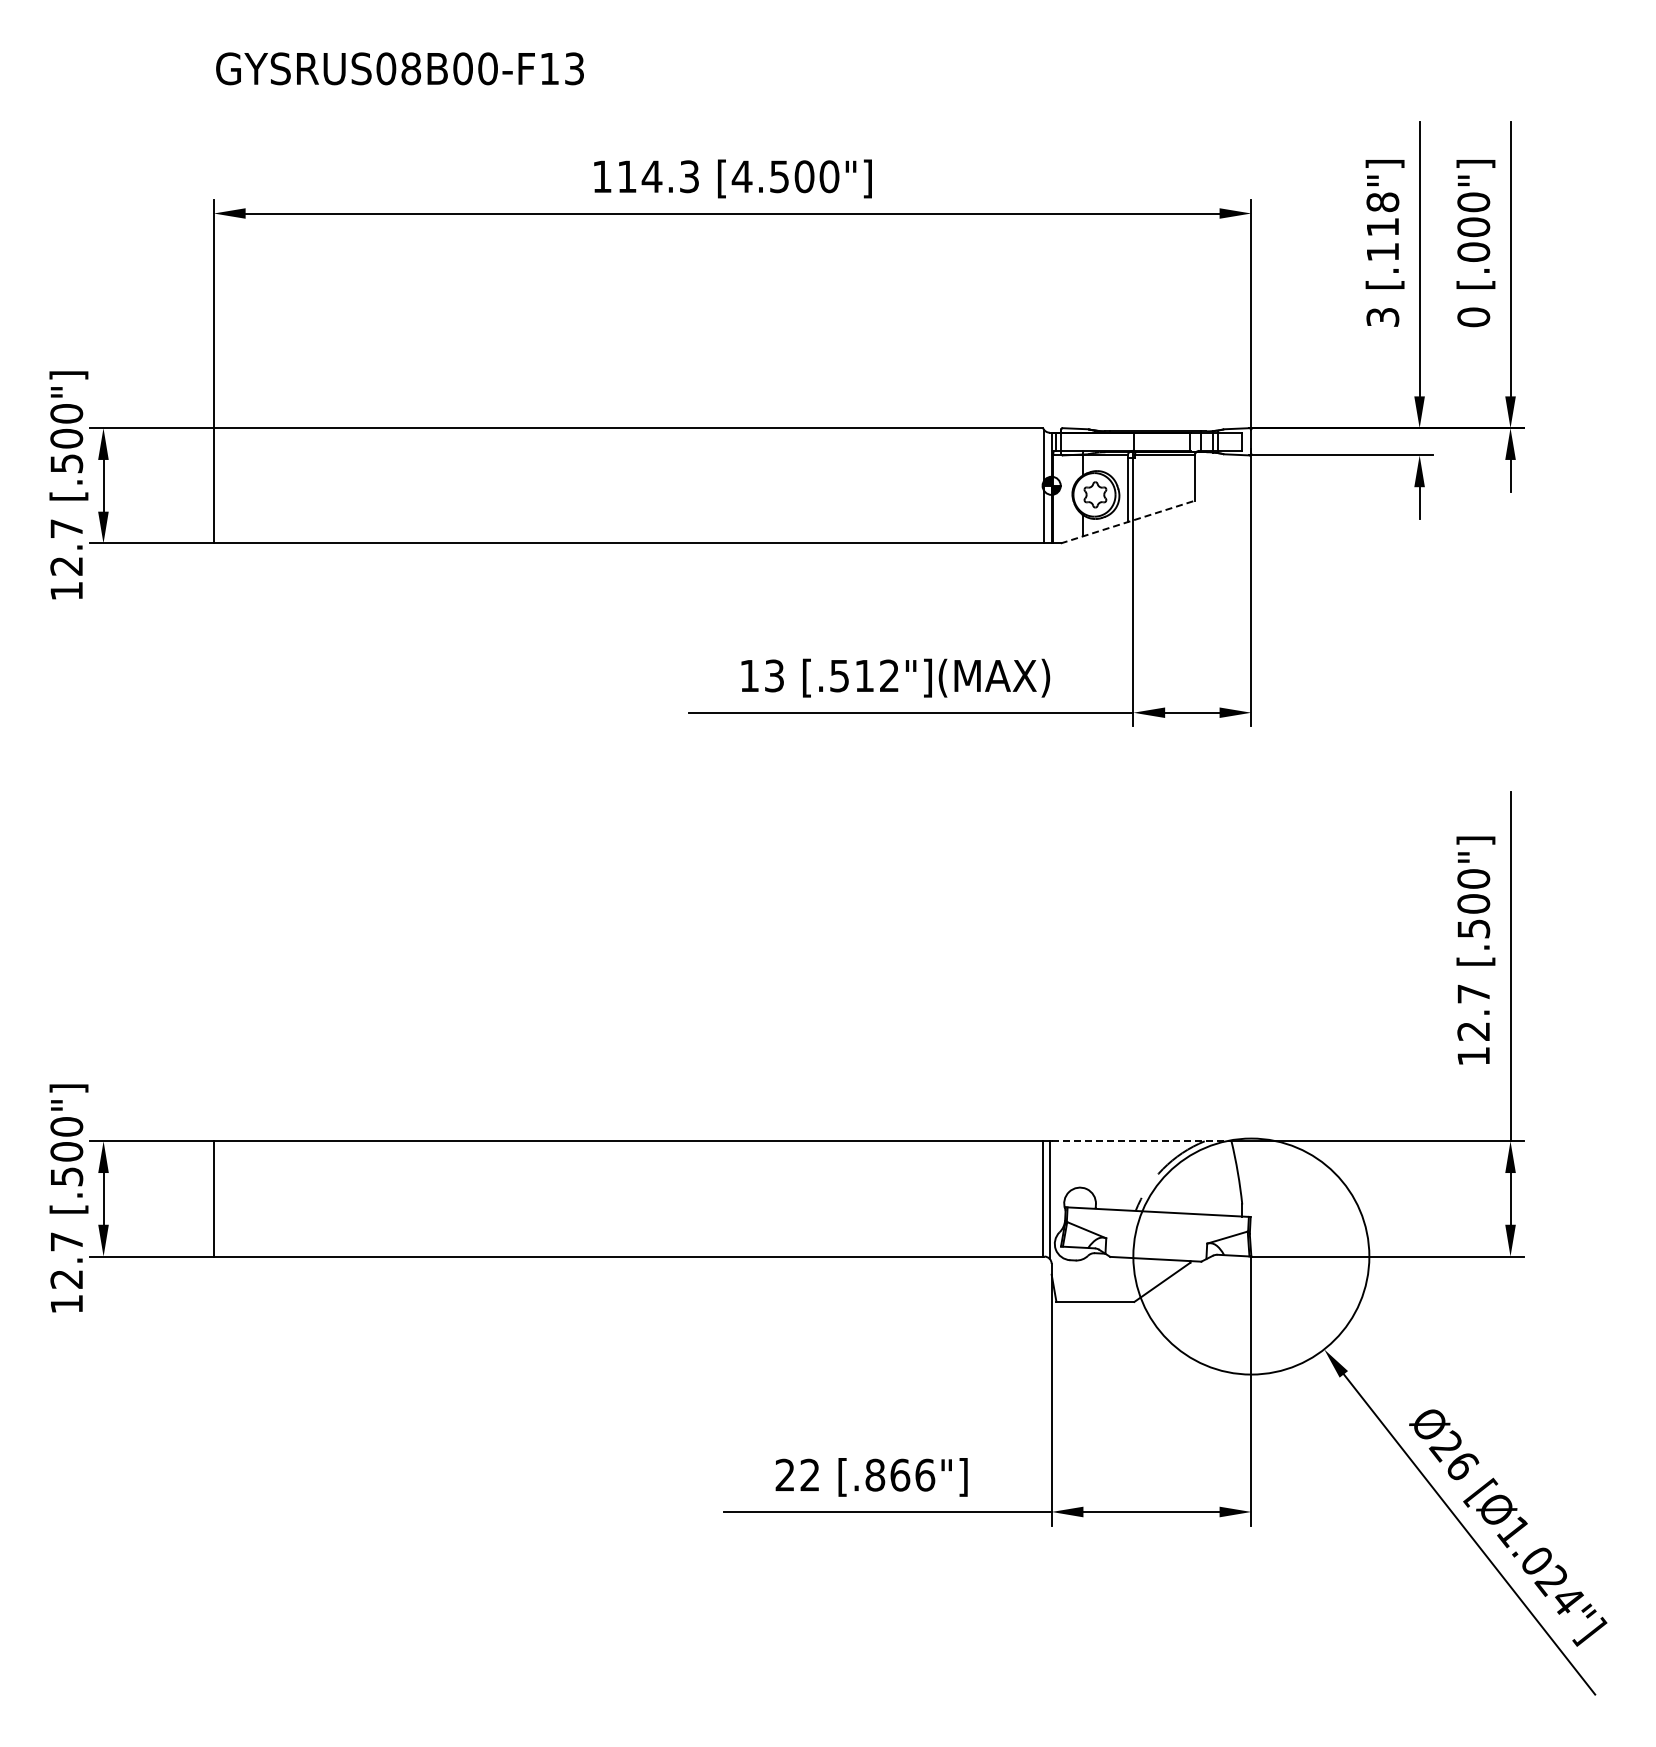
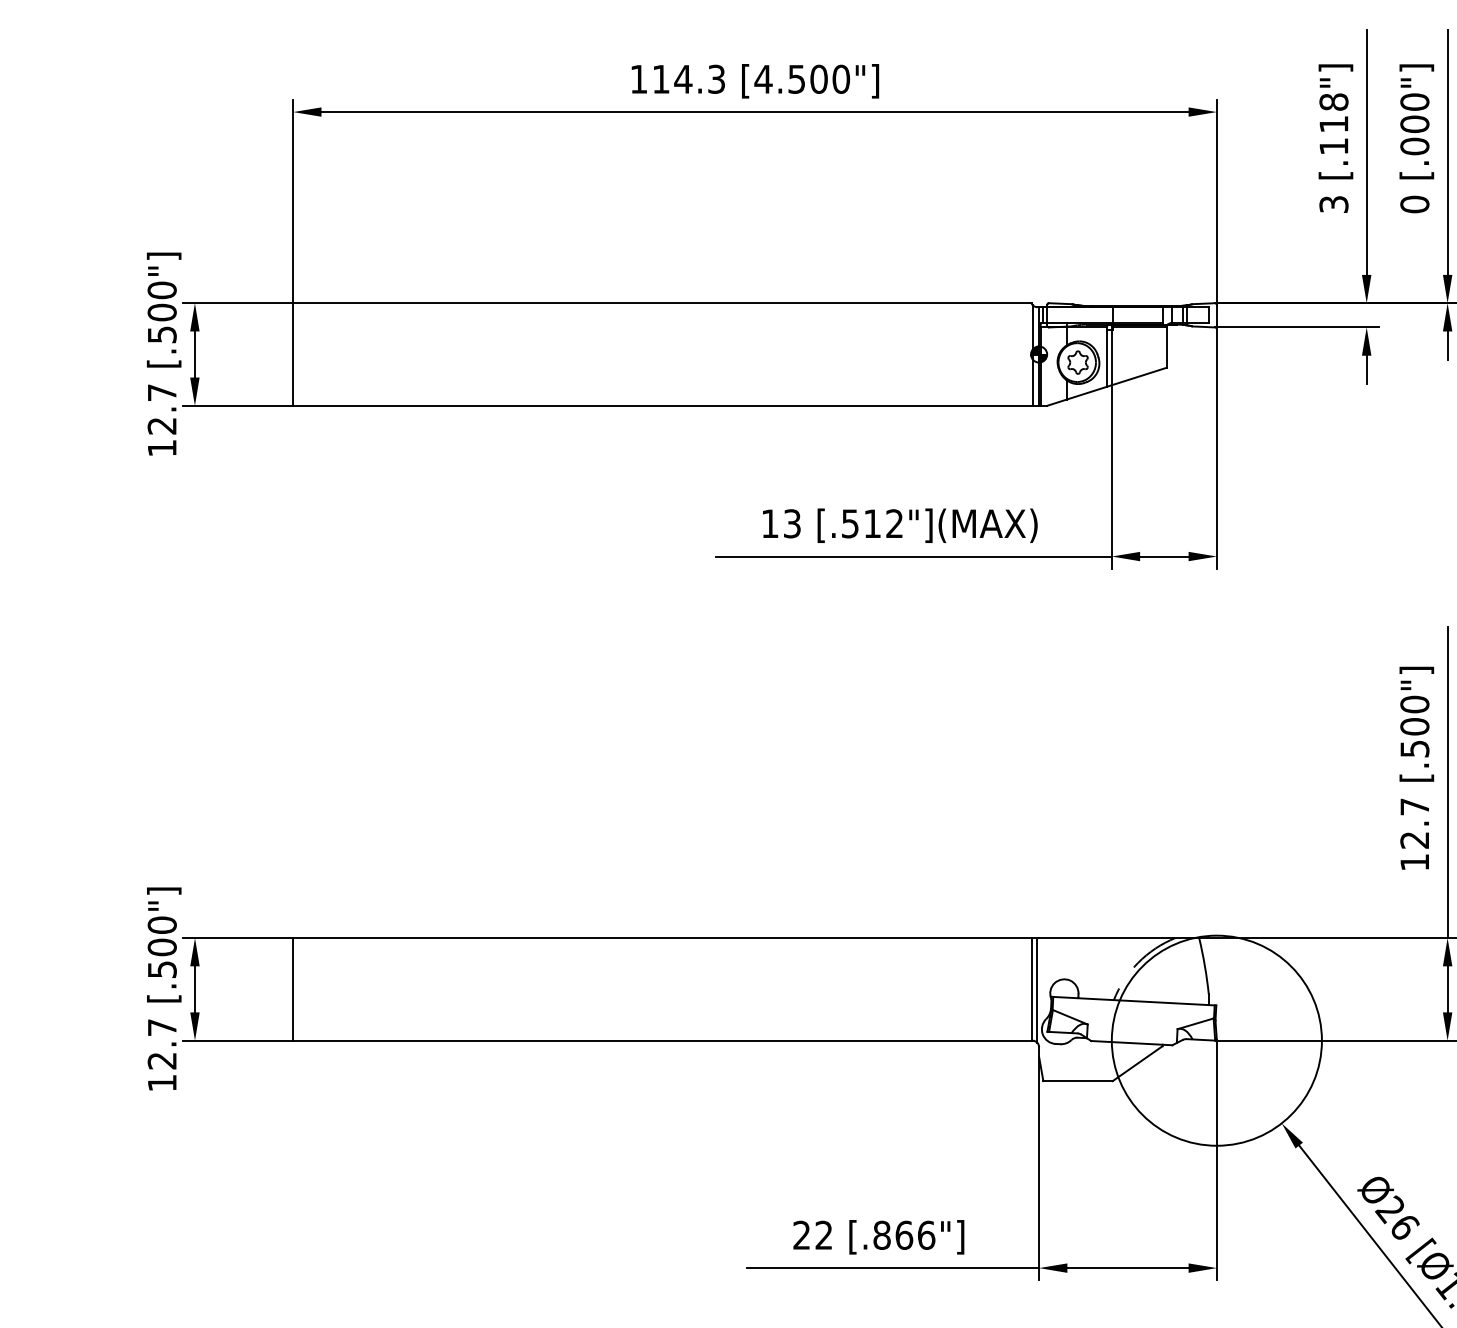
line: (1128, 521) -> (1107, 386), dashed -> solid
line: (1141, 1141) -> (1119, 938), dashed -> solid

